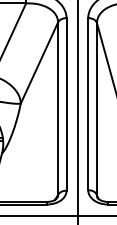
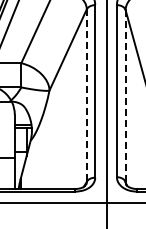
line: (96, 108) -> (125, 95), solid -> dashed
line: (57, 109) -> (86, 96), solid -> dashed

